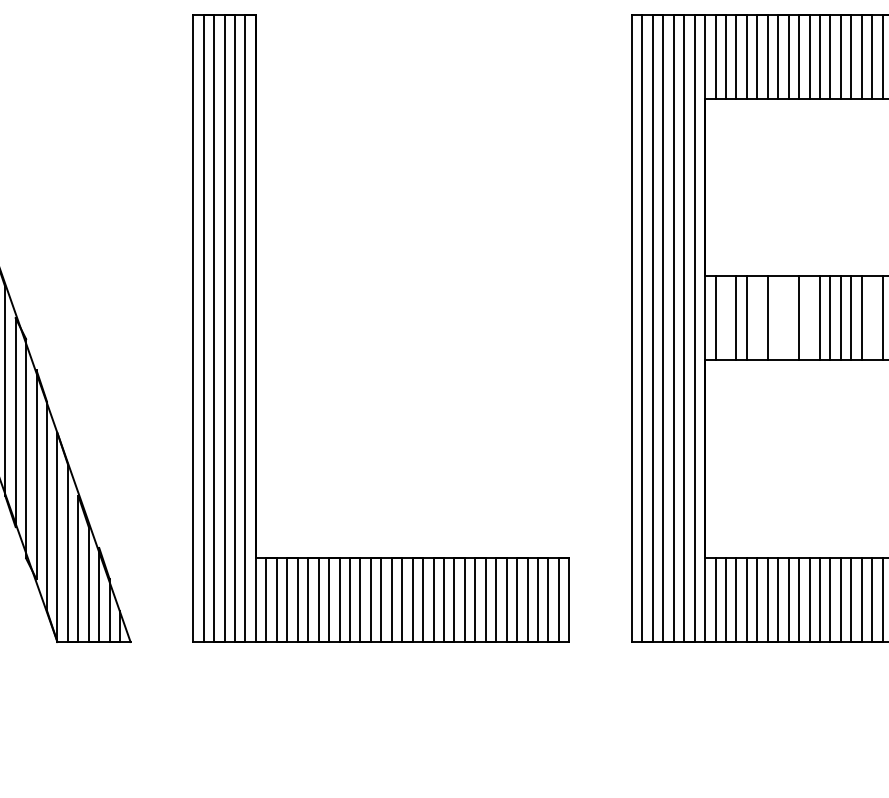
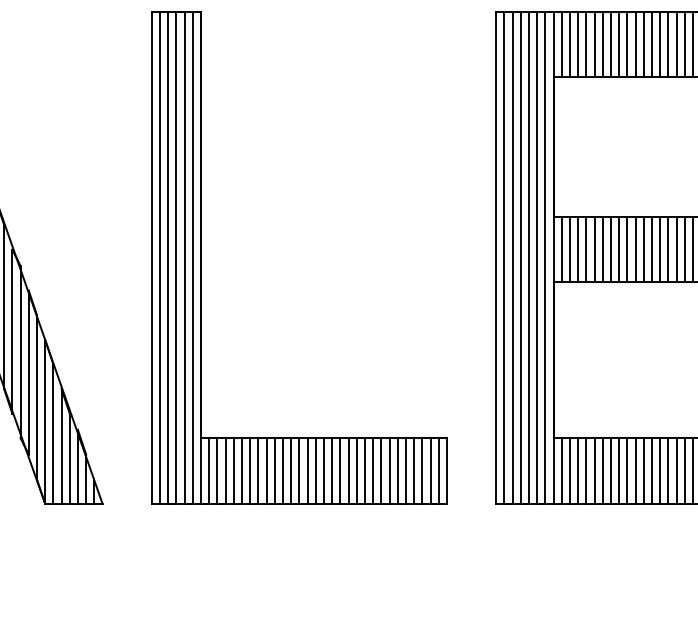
line: (725, 317) -> (569, 249), added
line: (757, 317) -> (594, 249), added
line: (778, 317) -> (611, 249), added
line: (788, 317) -> (619, 249), added
line: (809, 317) -> (635, 249), added
line: (872, 317) -> (685, 249), added

